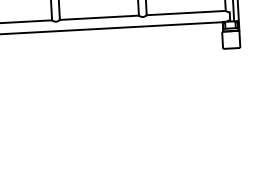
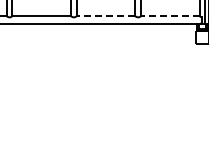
line: (185, 13) -> (169, 16), solid -> dashed
line: (98, 18) -> (105, 16), solid -> dashed

